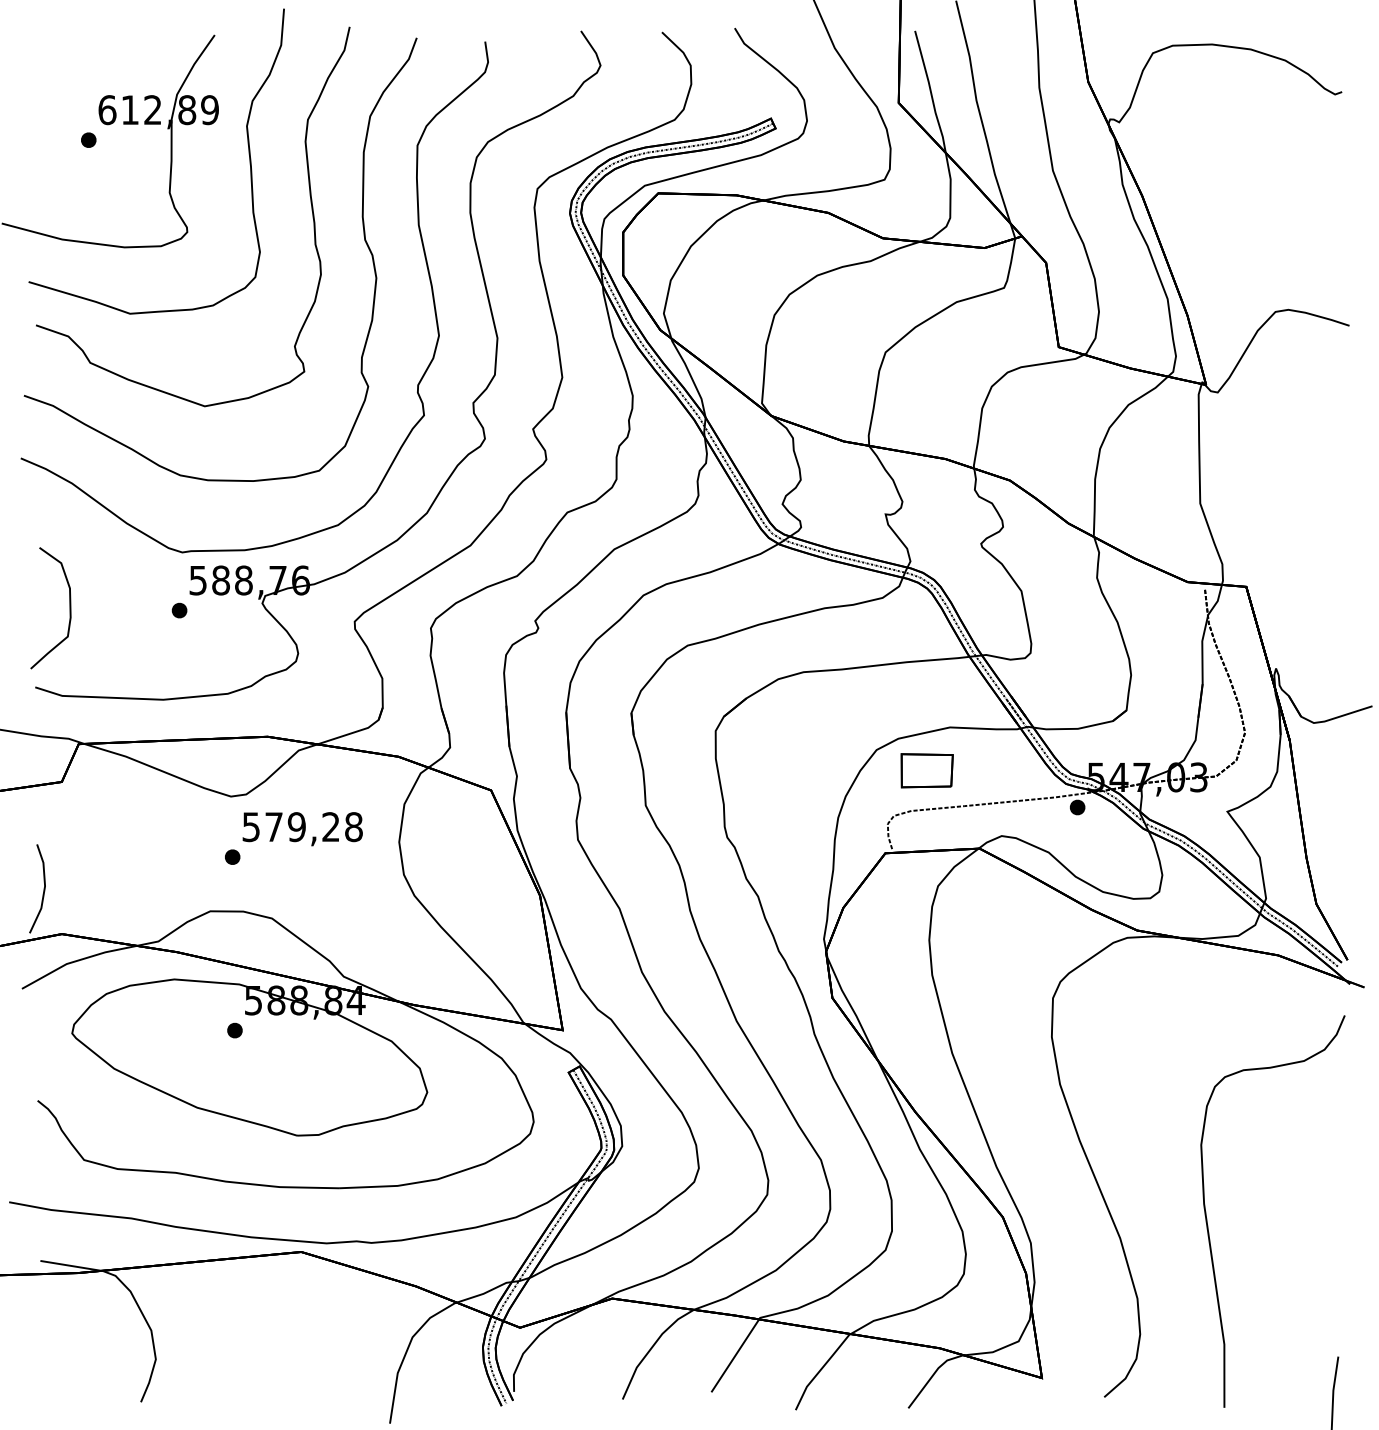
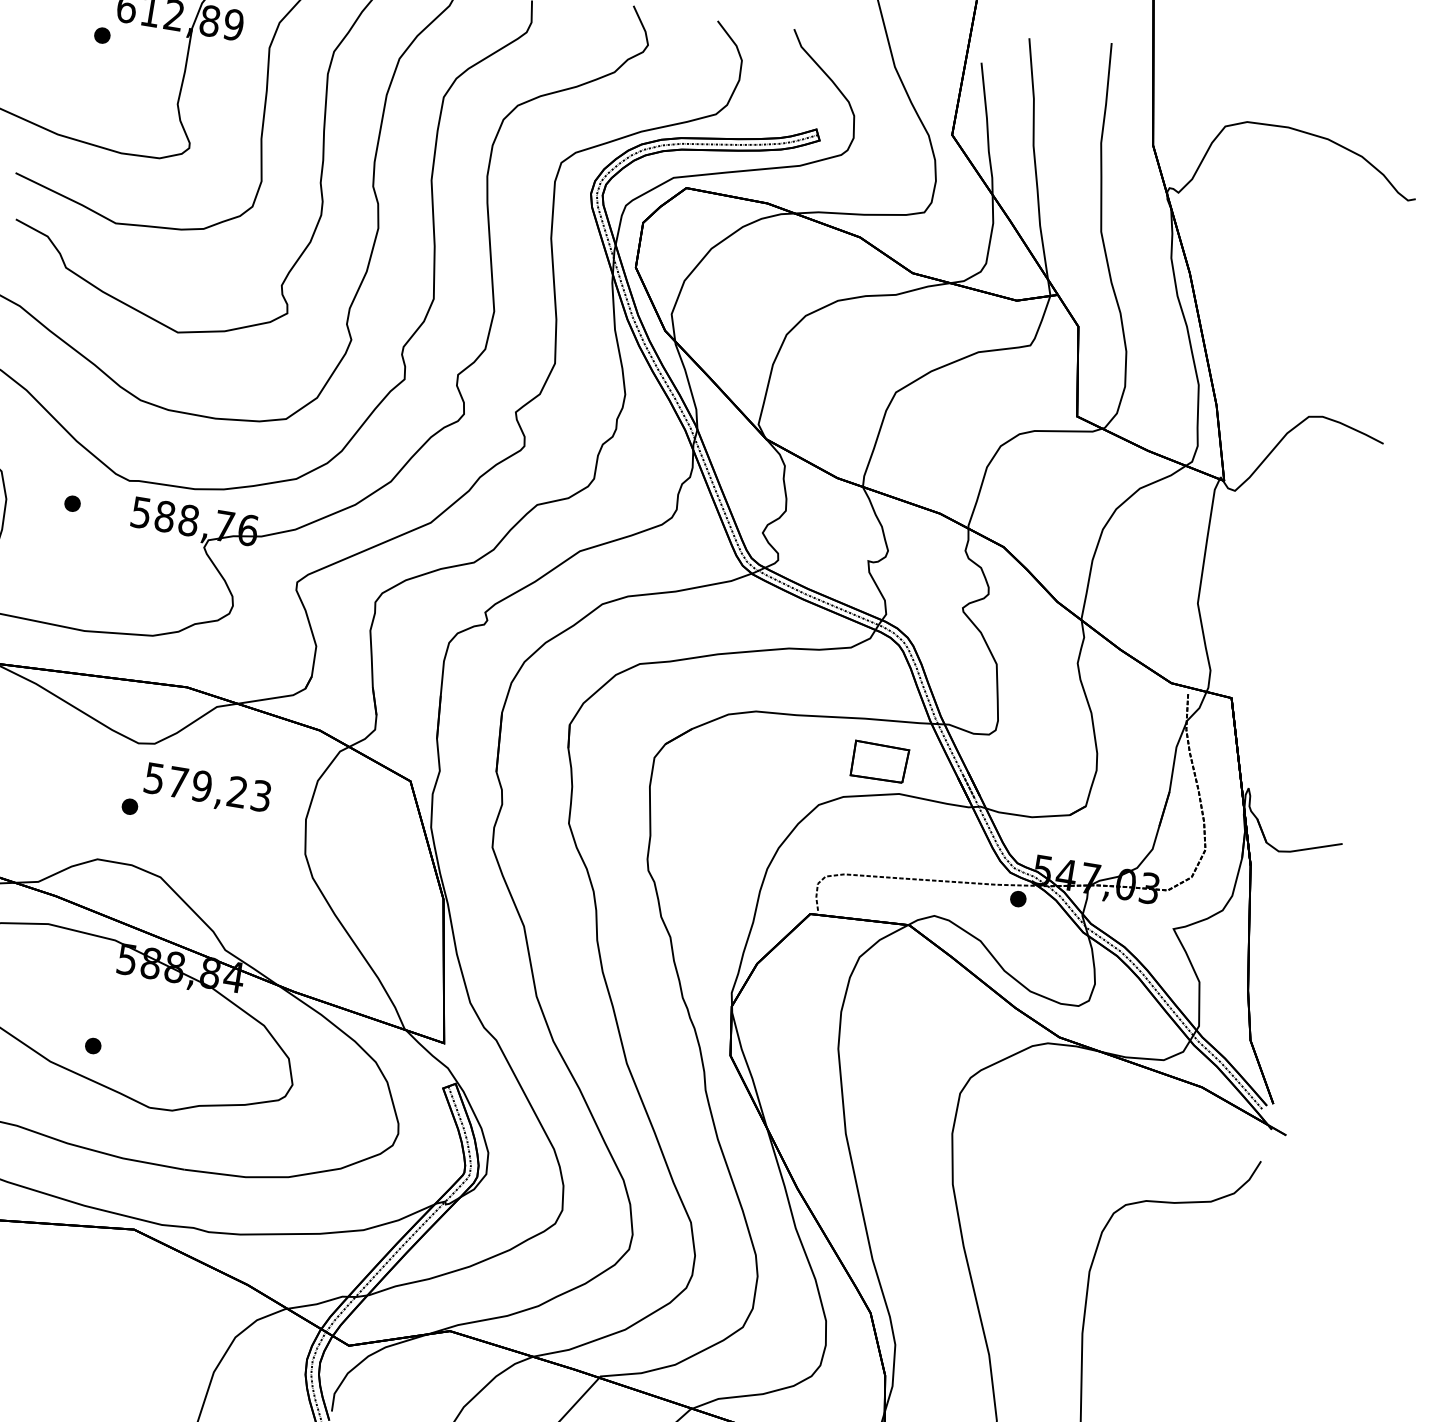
part: (179, 610) -> (72, 503), moved
part: (926, 770) -> (879, 761), moved
text: (353, 827) -> (260, 796), 579,28 -> 579,23
part: (234, 1030) -> (92, 1045), moved

